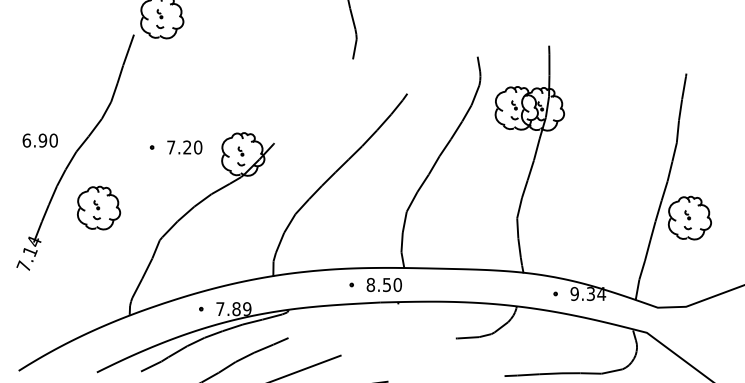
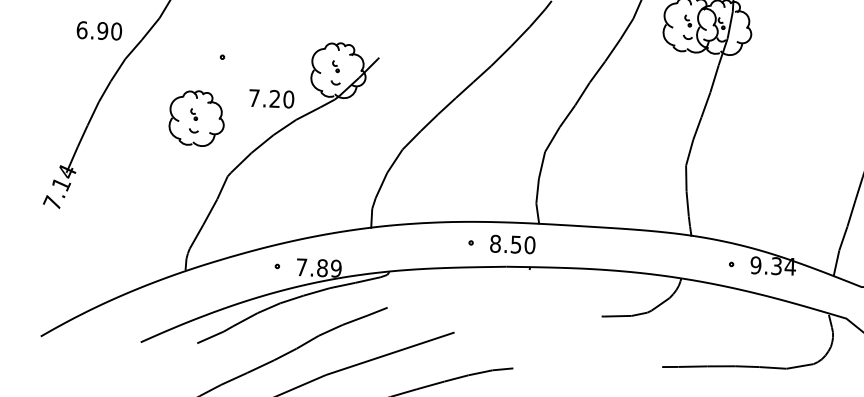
text: (39, 140) -> (98, 30), moved
text: (184, 147) -> (271, 98), moved
part: (99, 207) -> (197, 117), moved

